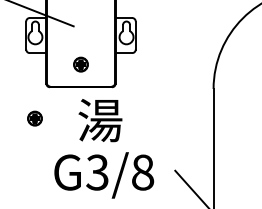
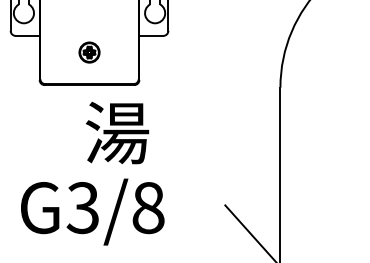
part: (34, 118) -> (22, 130), removed
text: (104, 175) -> (93, 212), moved

